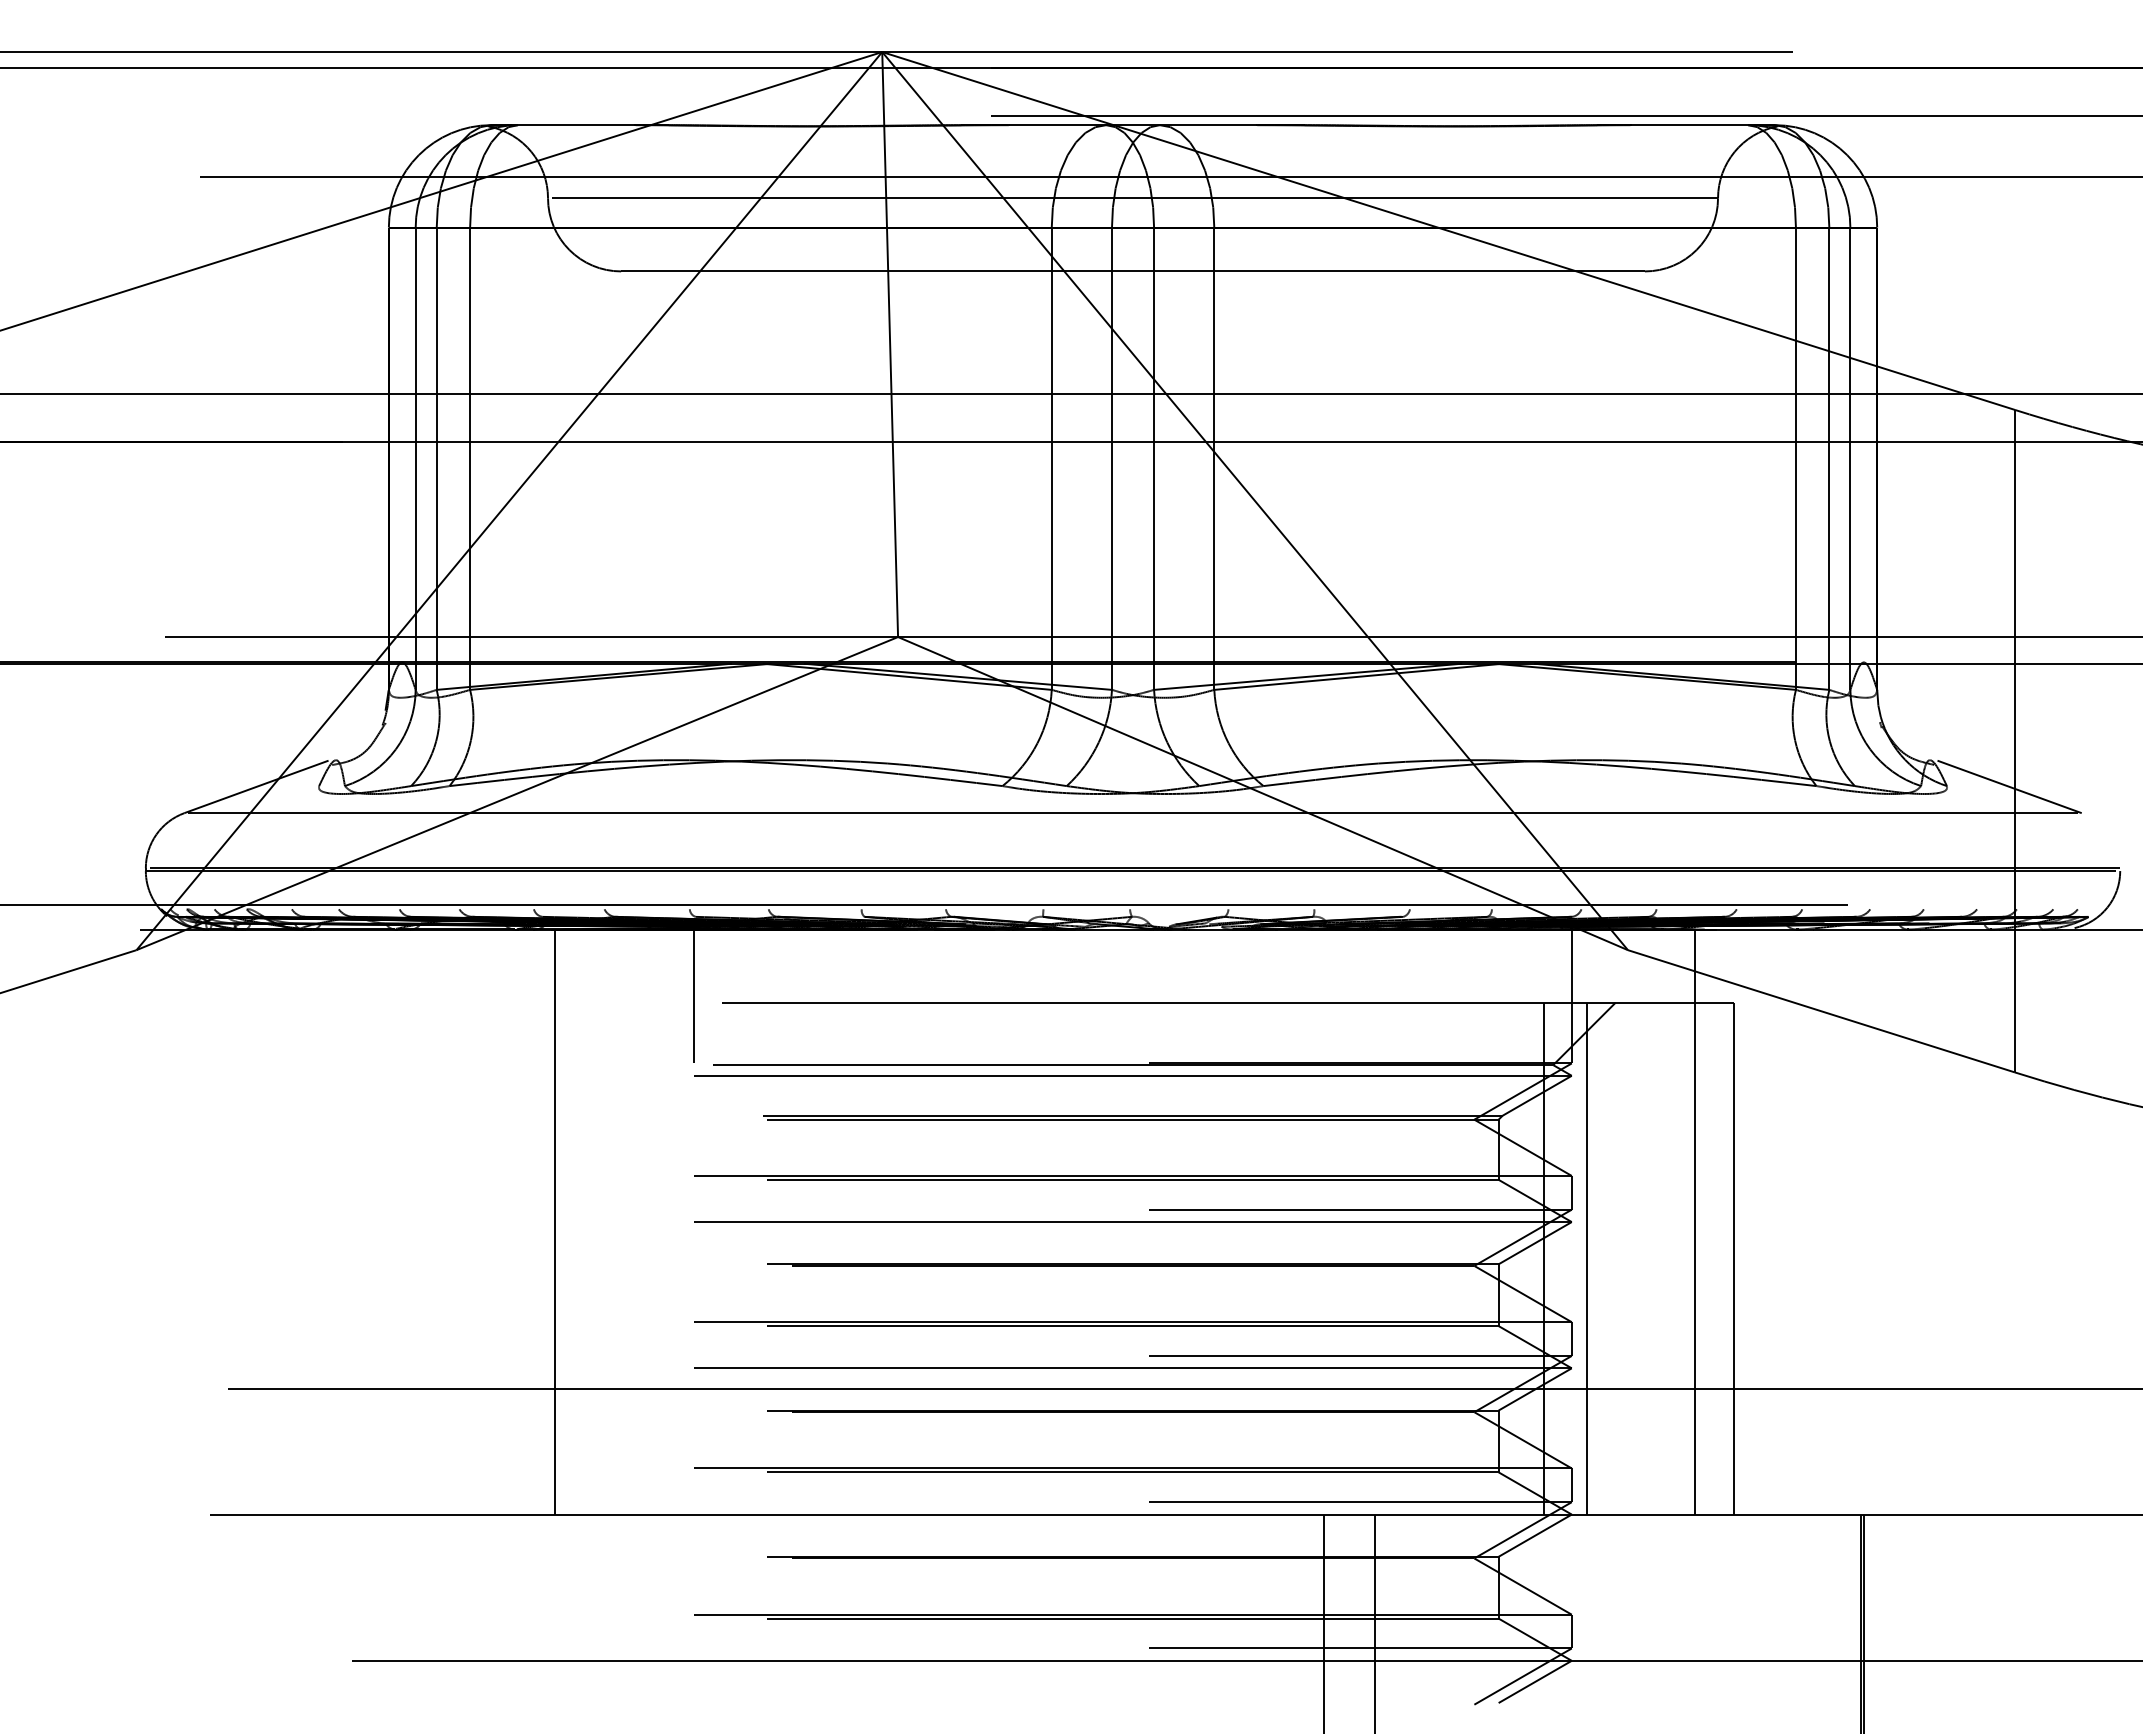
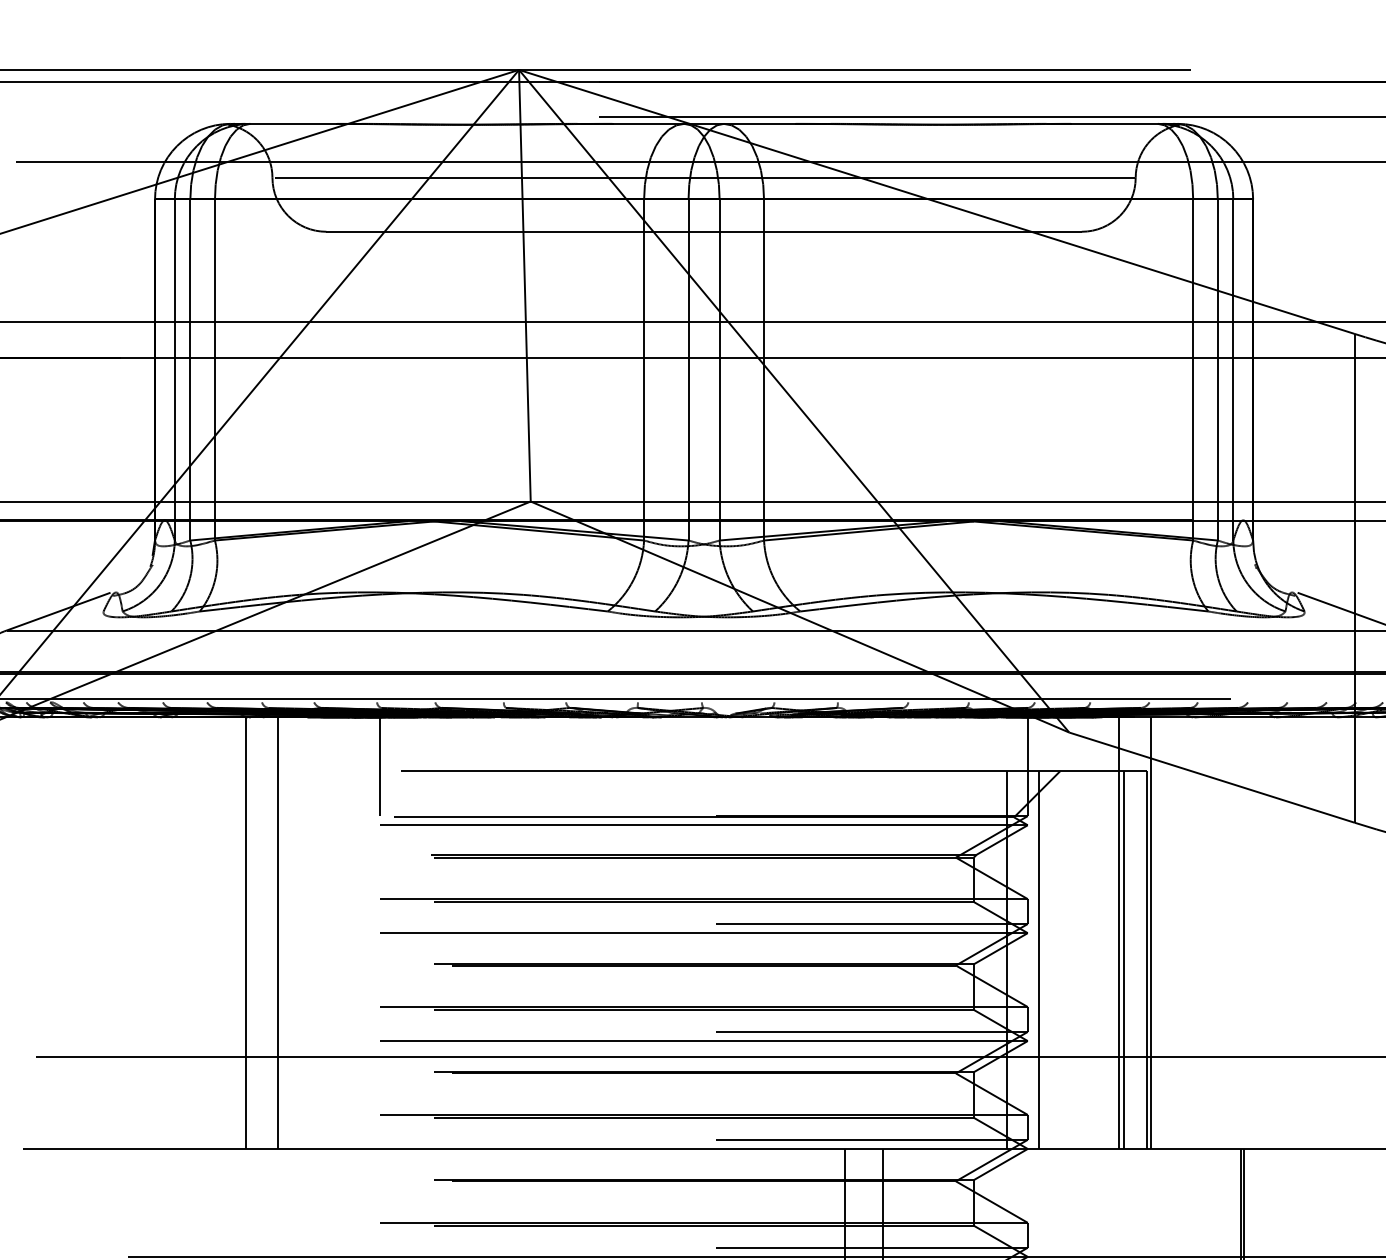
line: (511, 1221) -> (245, 932), added
line: (1739, 1221) -> (1151, 932), added
line: (1701, 1258) -> (1123, 960), added

